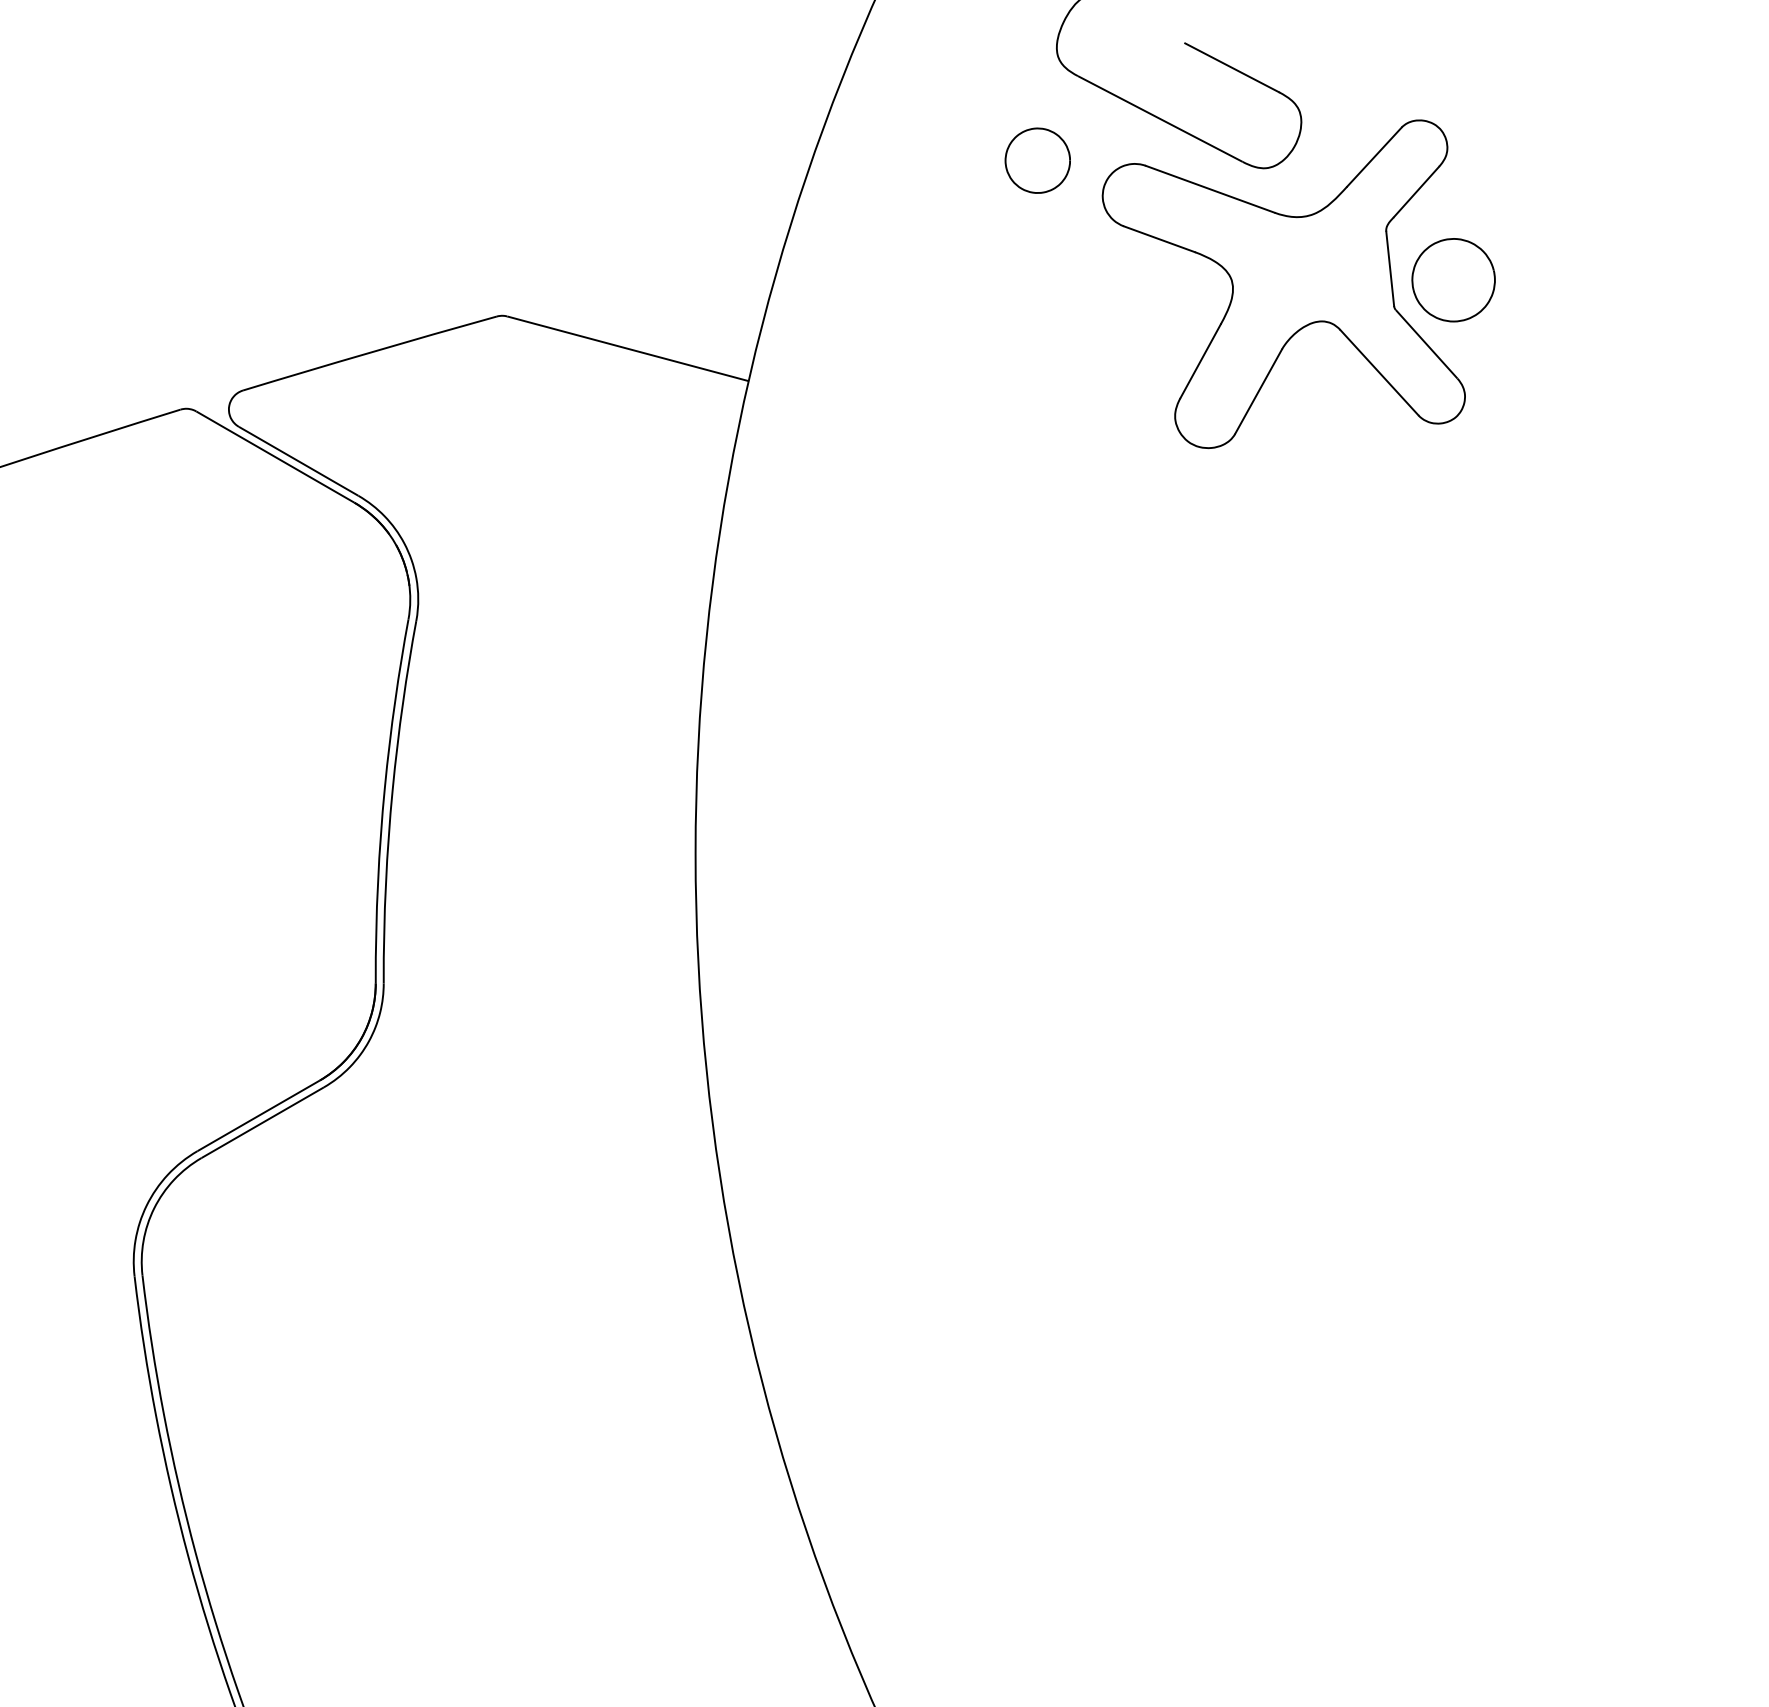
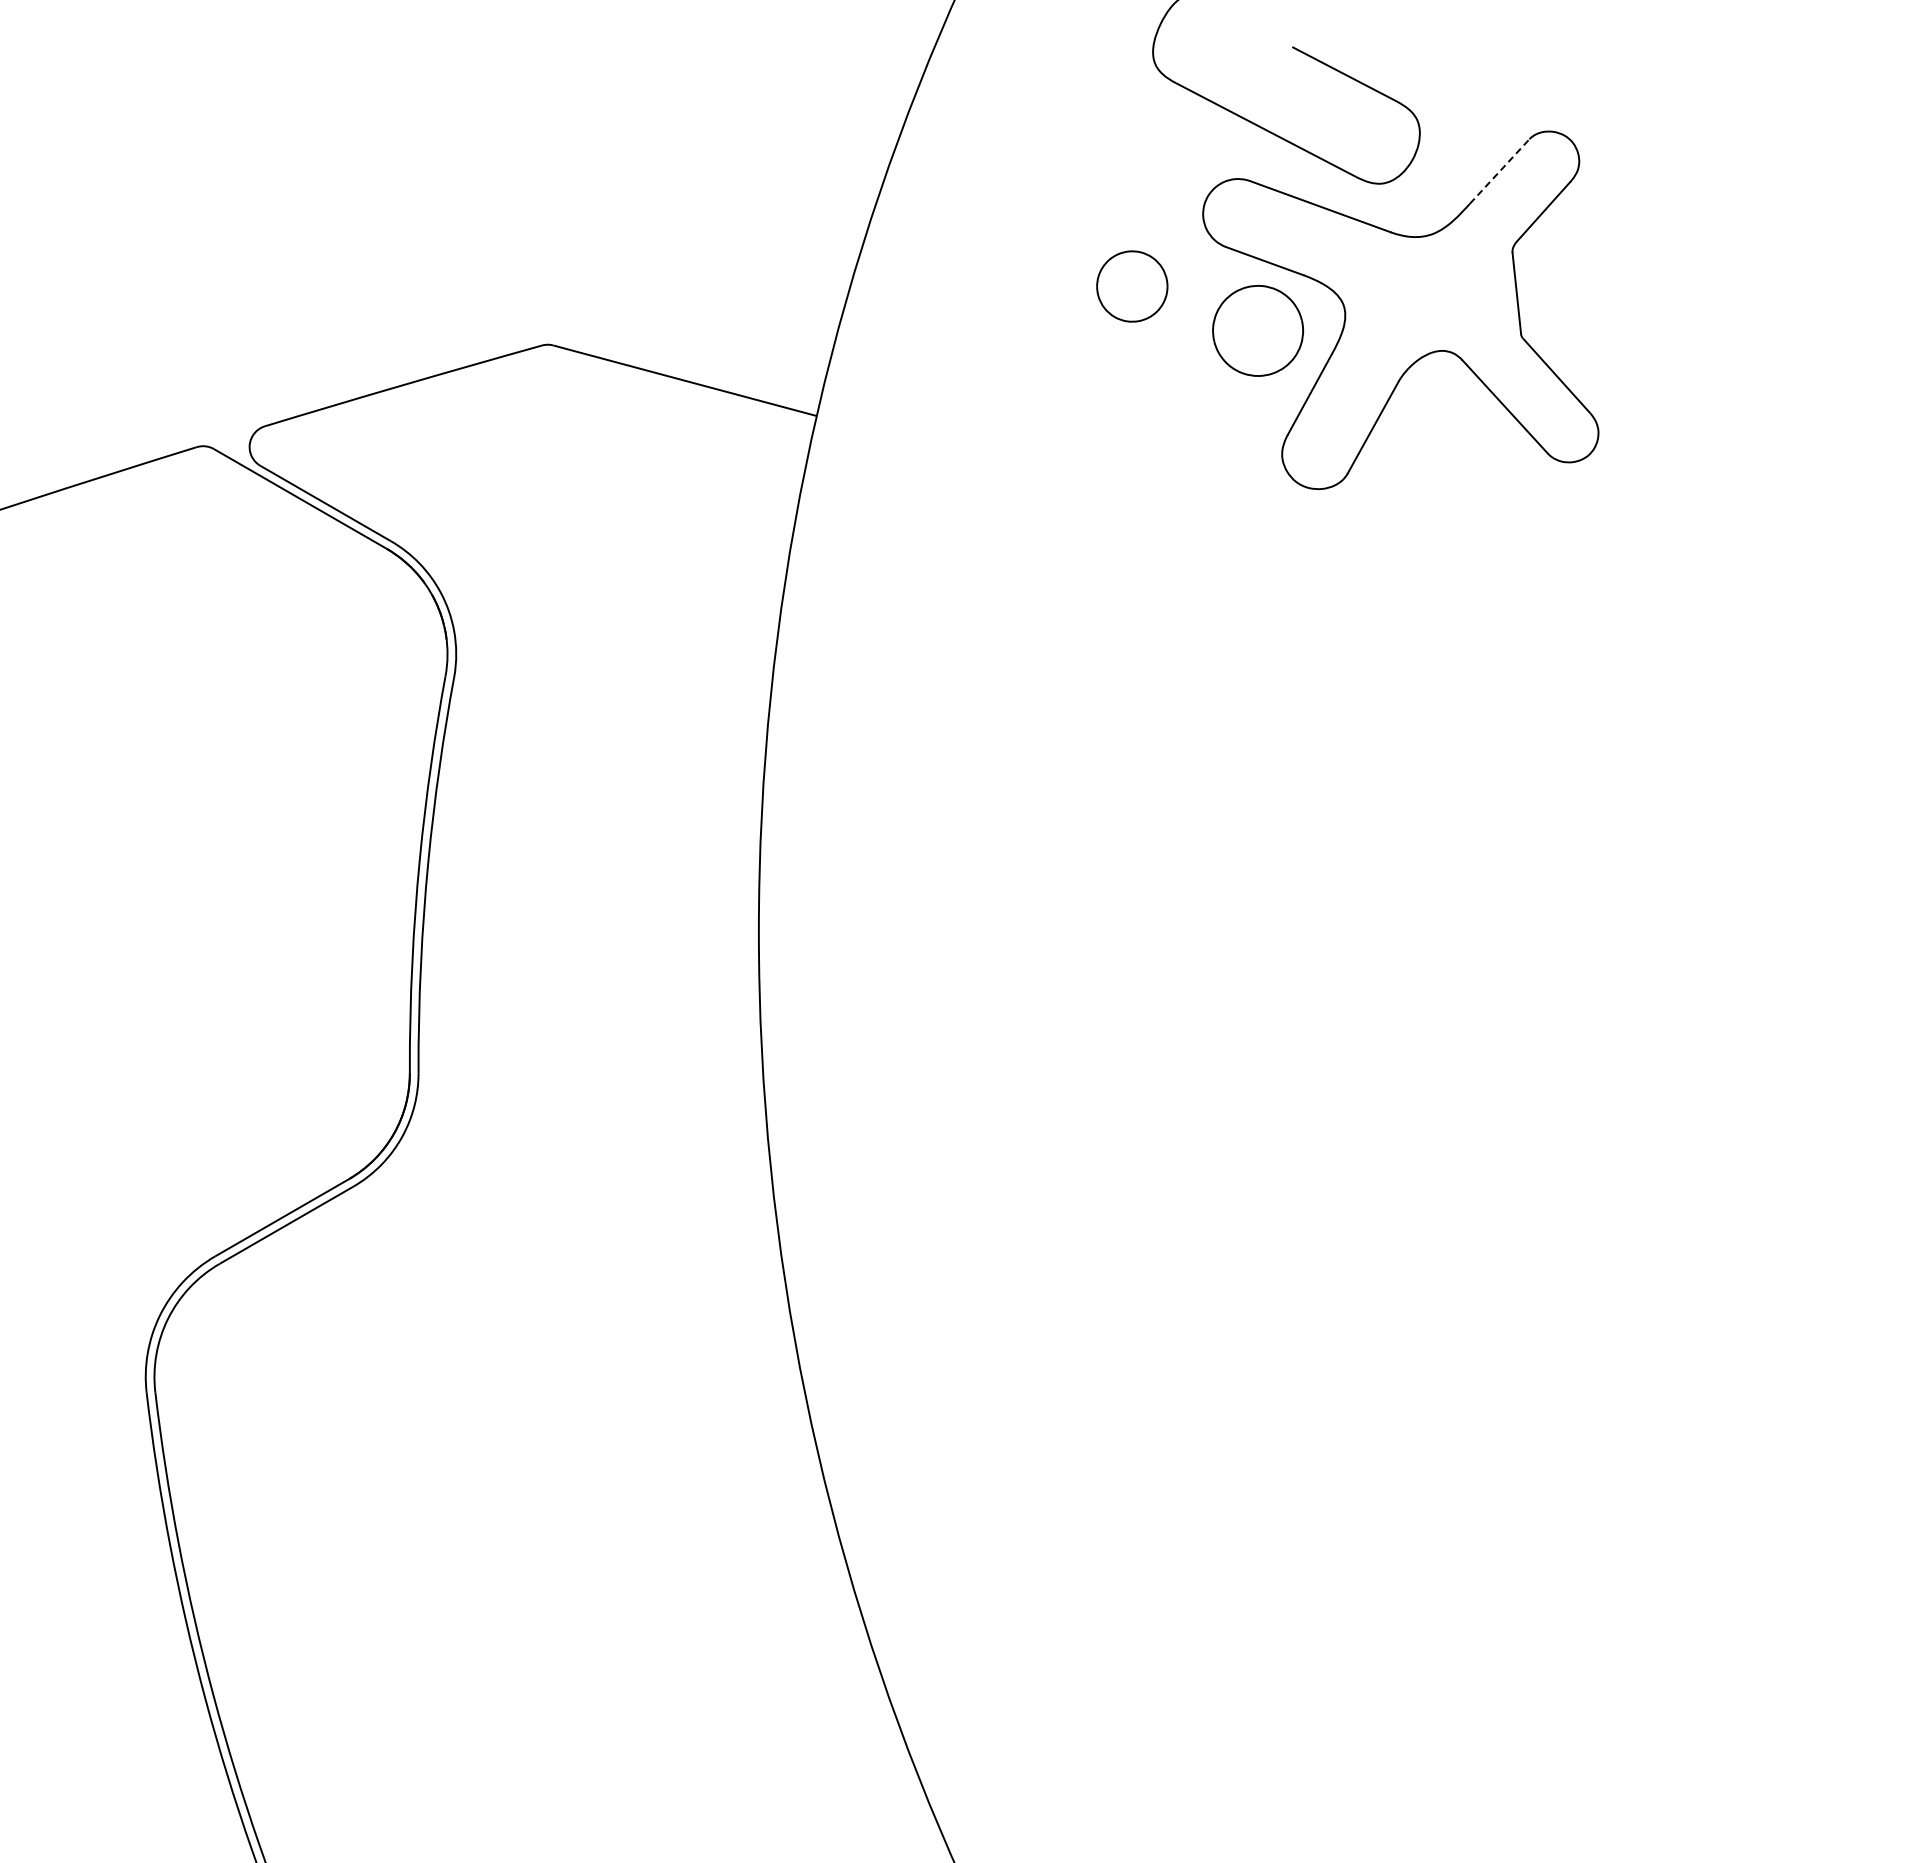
line: (1374, 157) -> (1499, 171), solid -> dashed
part: (1037, 160) -> (1132, 286), moved
part: (1453, 279) -> (1257, 330), moved

